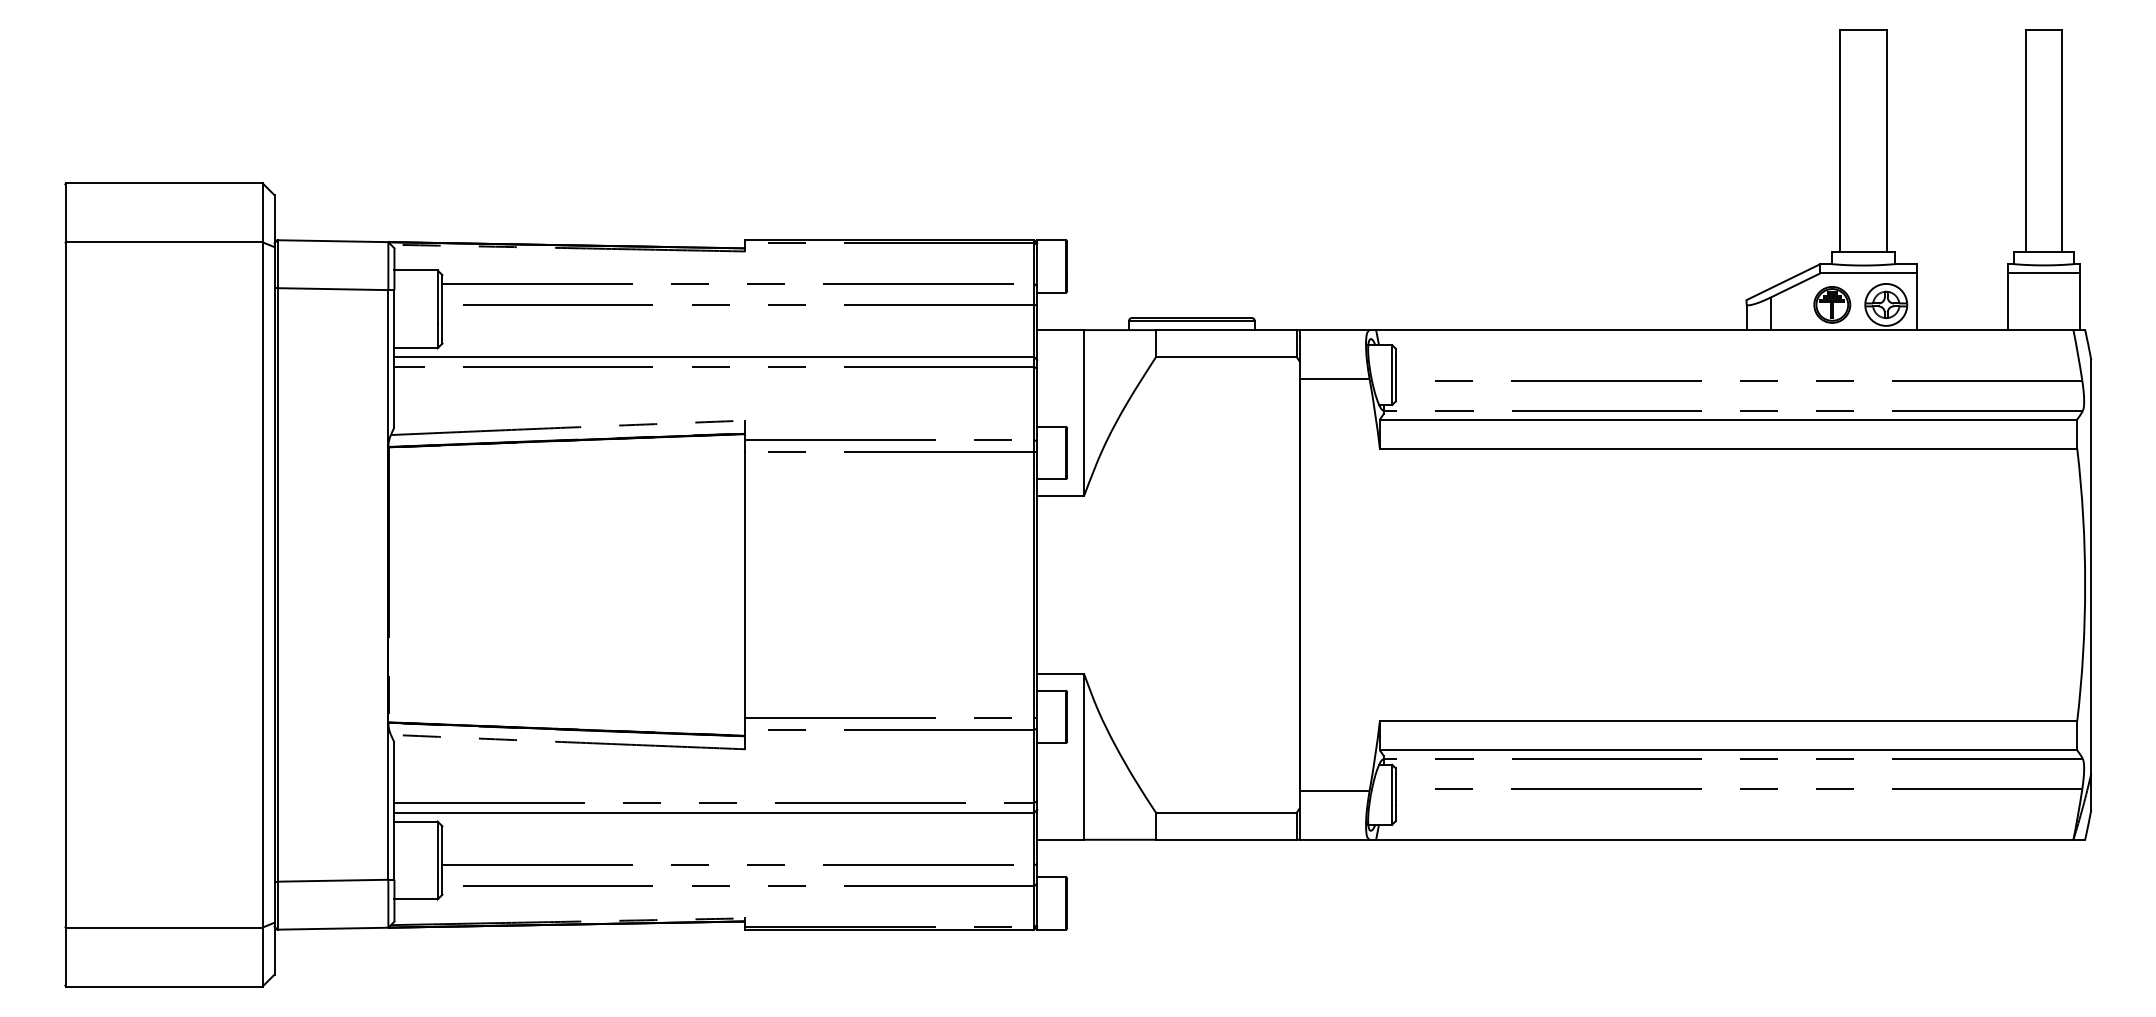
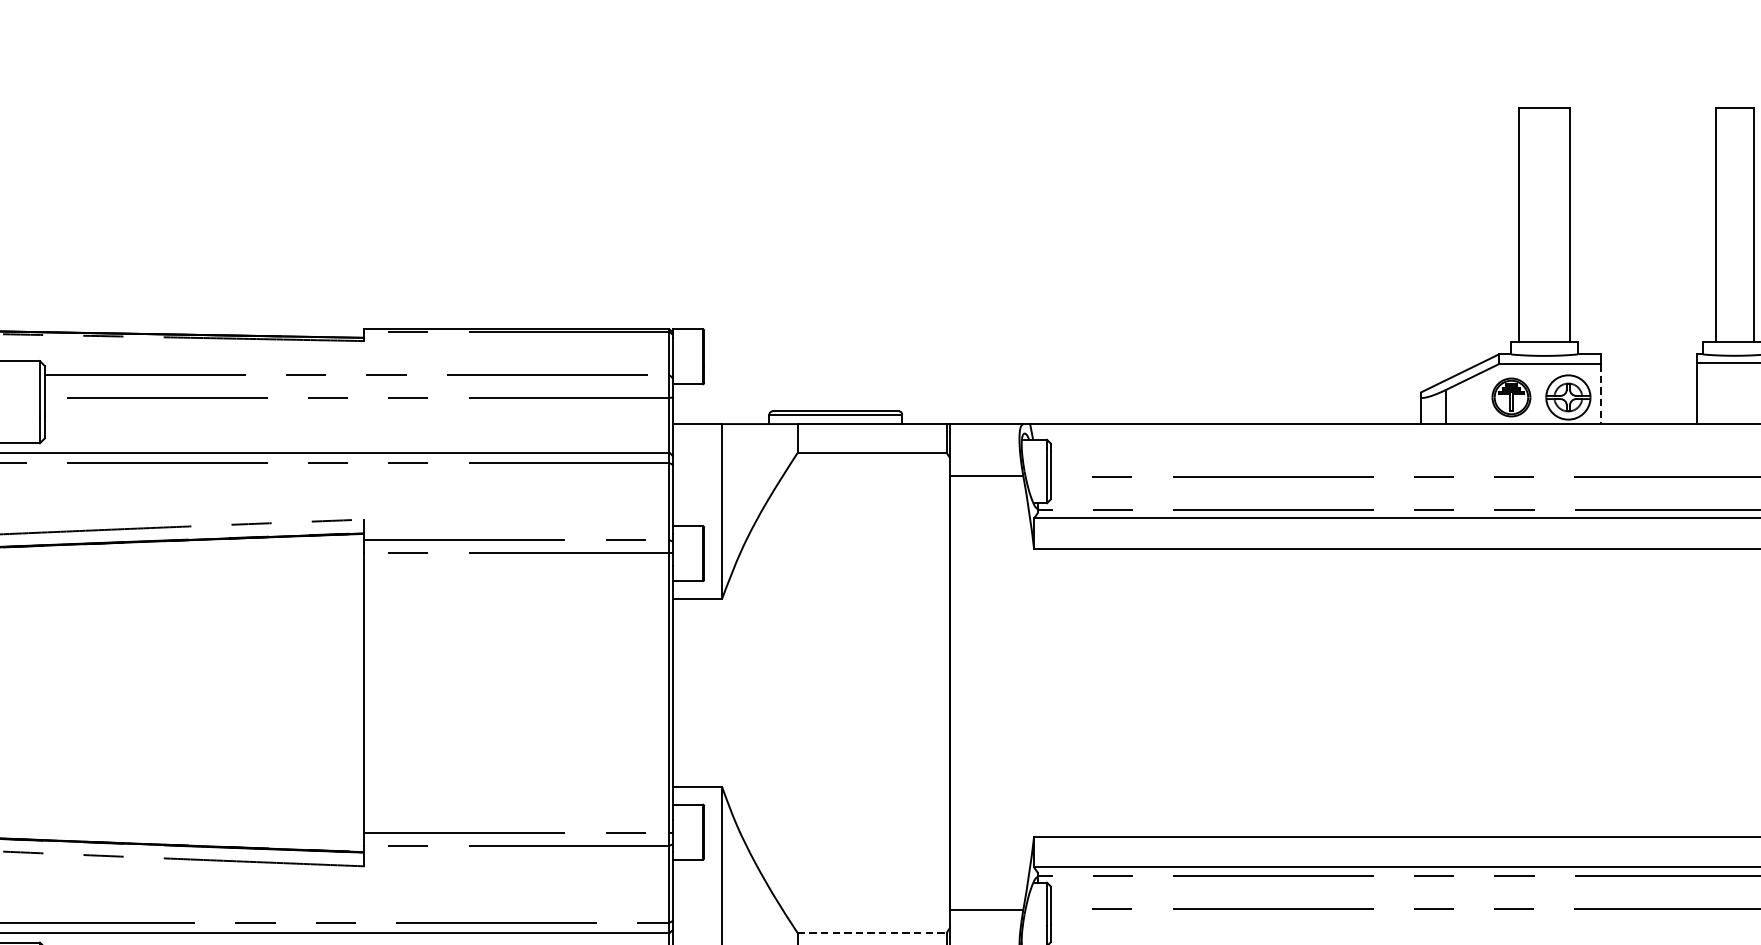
line: (1917, 302) -> (1601, 394), solid -> dashed
line: (1226, 812) -> (872, 933), solid -> dashed

